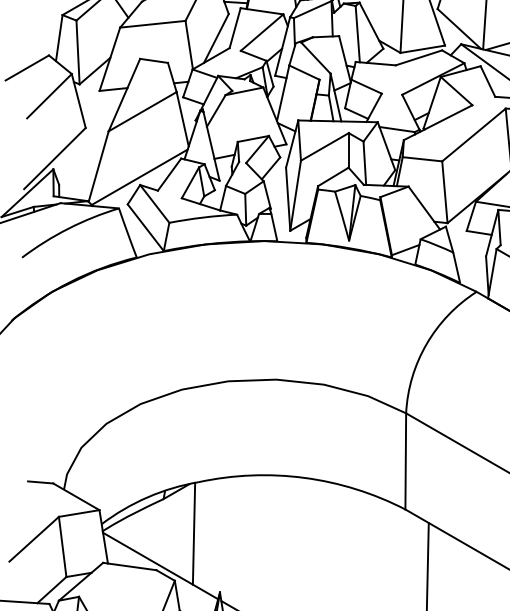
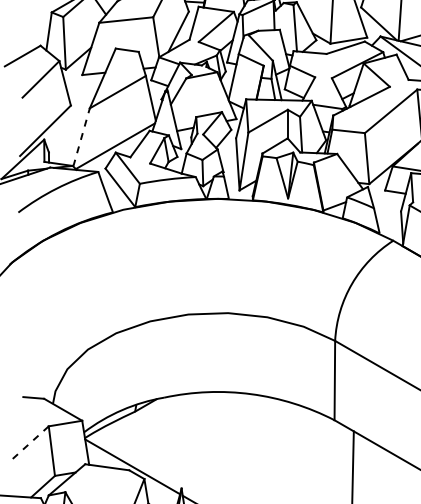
line: (98, 165) -> (81, 136), solid -> dashed
line: (194, 534) -> (160, 440), removed
line: (34, 538) -> (28, 444), solid -> dashed

